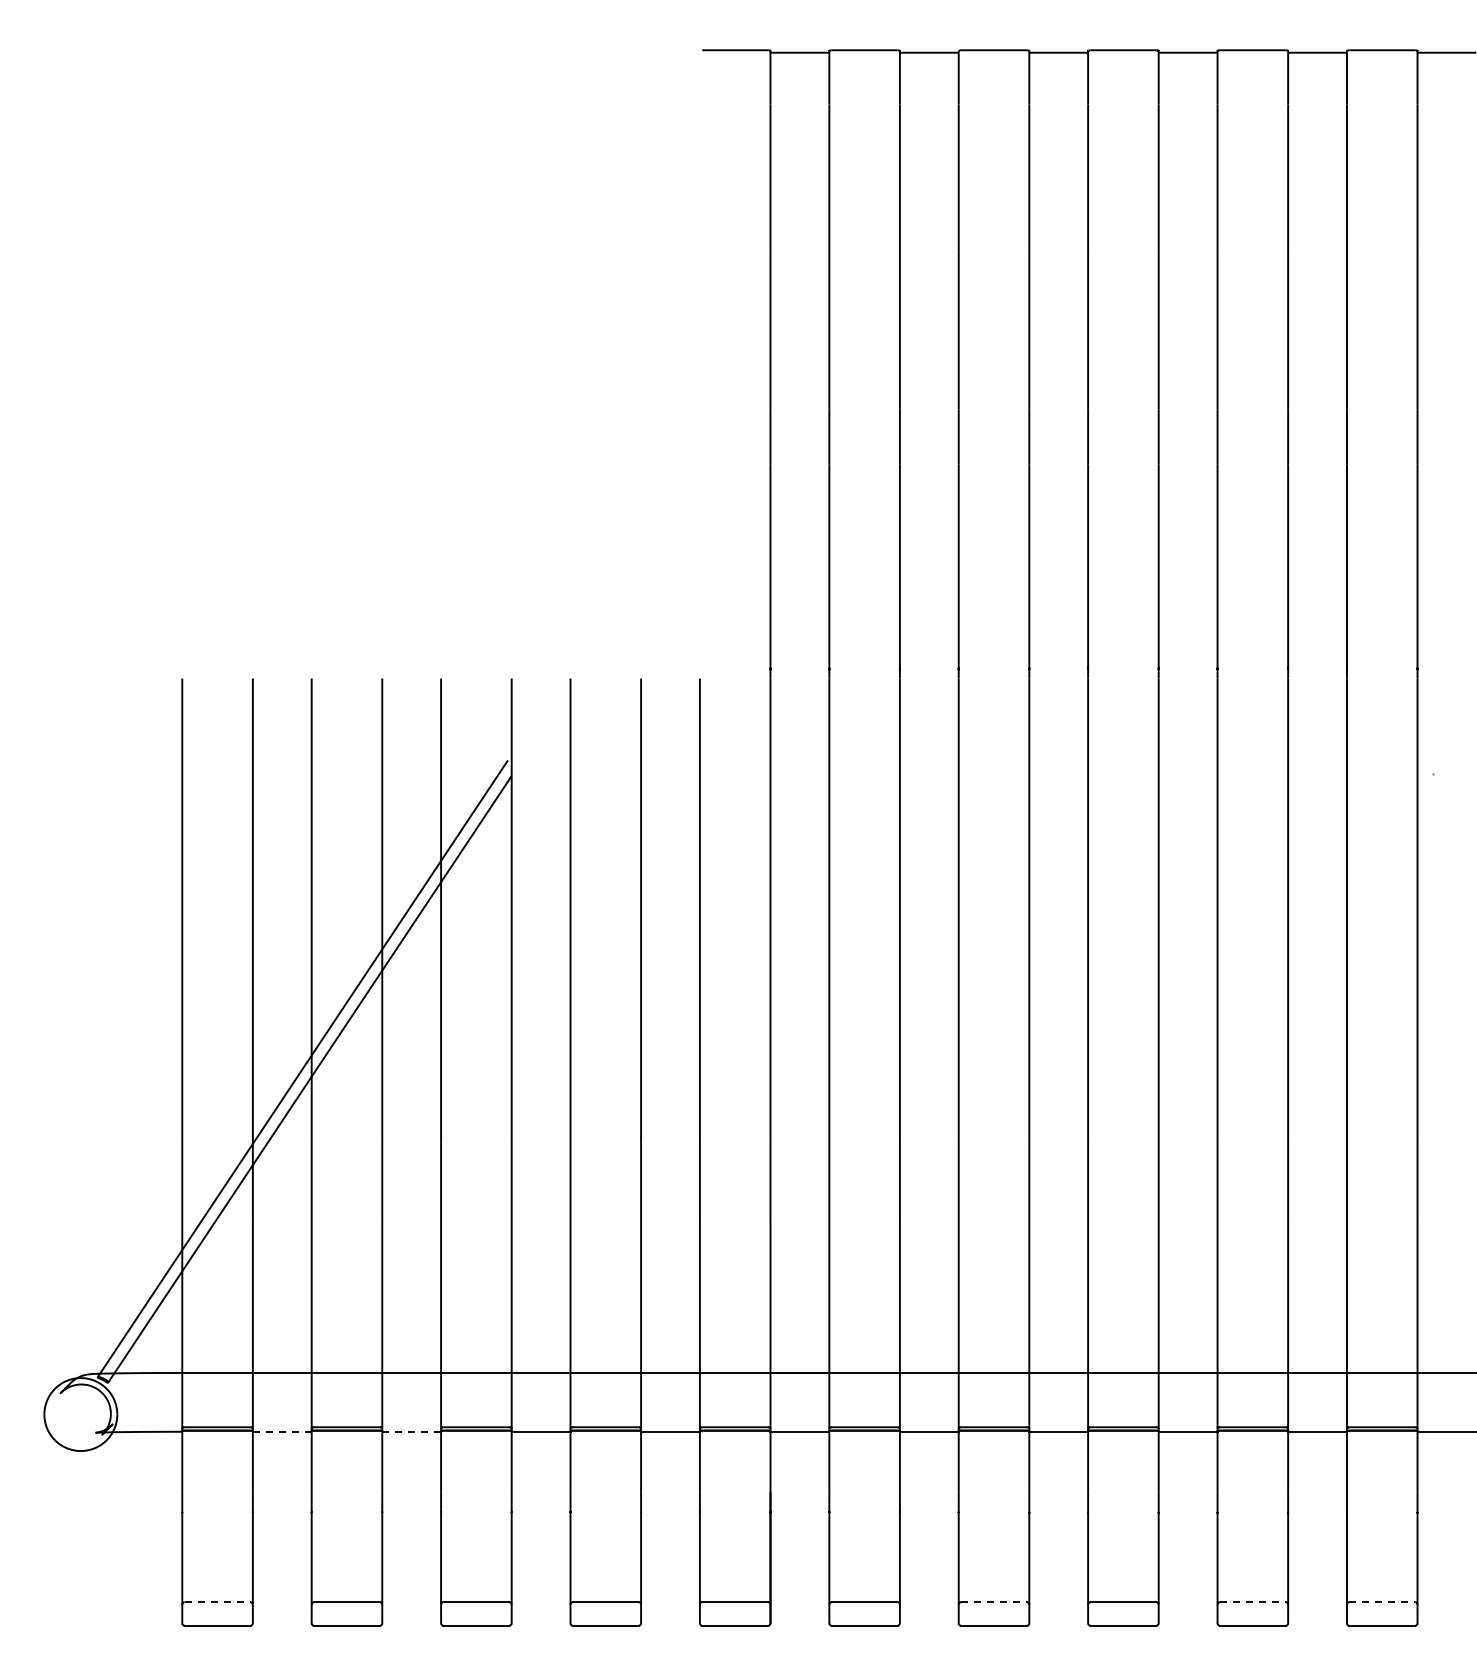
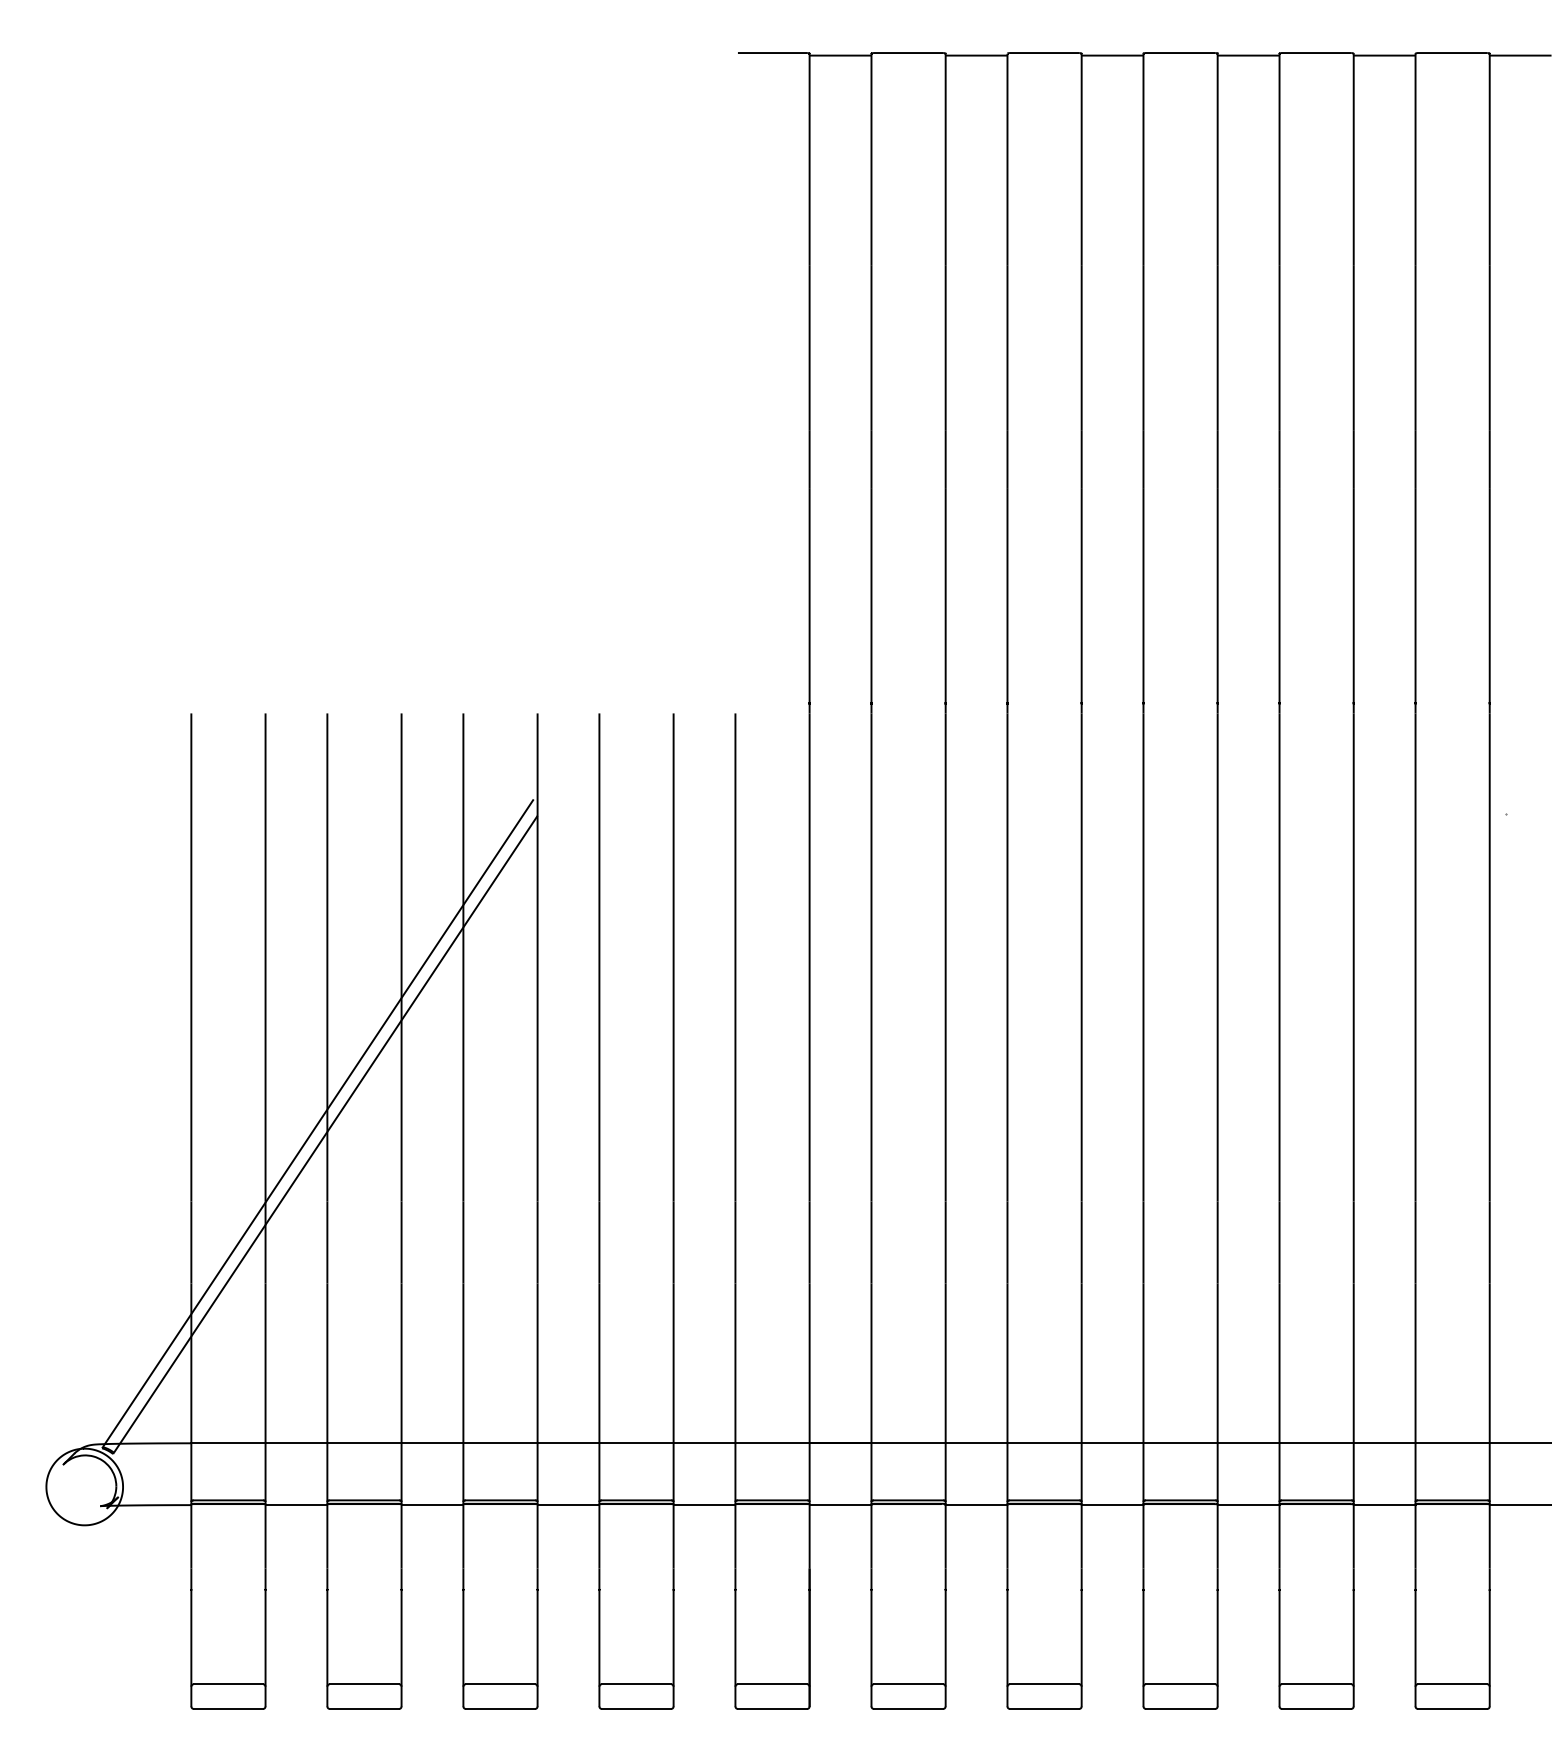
line: (281, 1431) -> (295, 1504), dashed -> solid
line: (411, 1431) -> (432, 1504), dashed -> solid
line: (217, 1602) -> (228, 1684), dashed -> solid
line: (994, 1602) -> (1045, 1684), dashed -> solid
line: (1252, 1602) -> (1316, 1684), dashed -> solid
line: (1382, 1602) -> (1452, 1684), dashed -> solid

